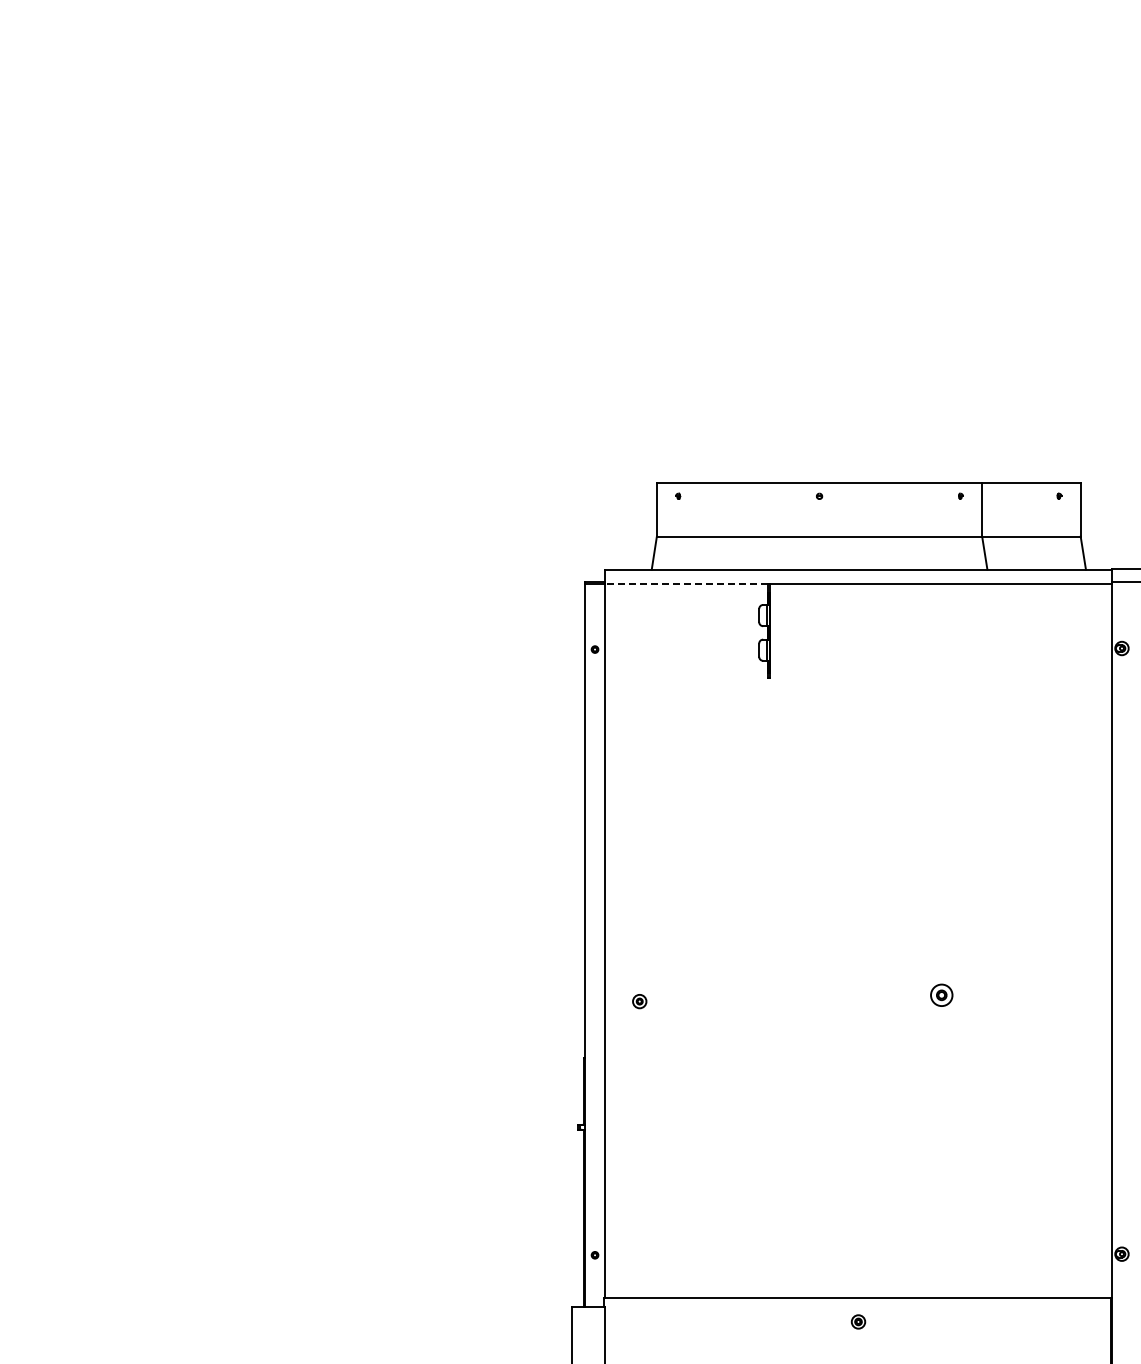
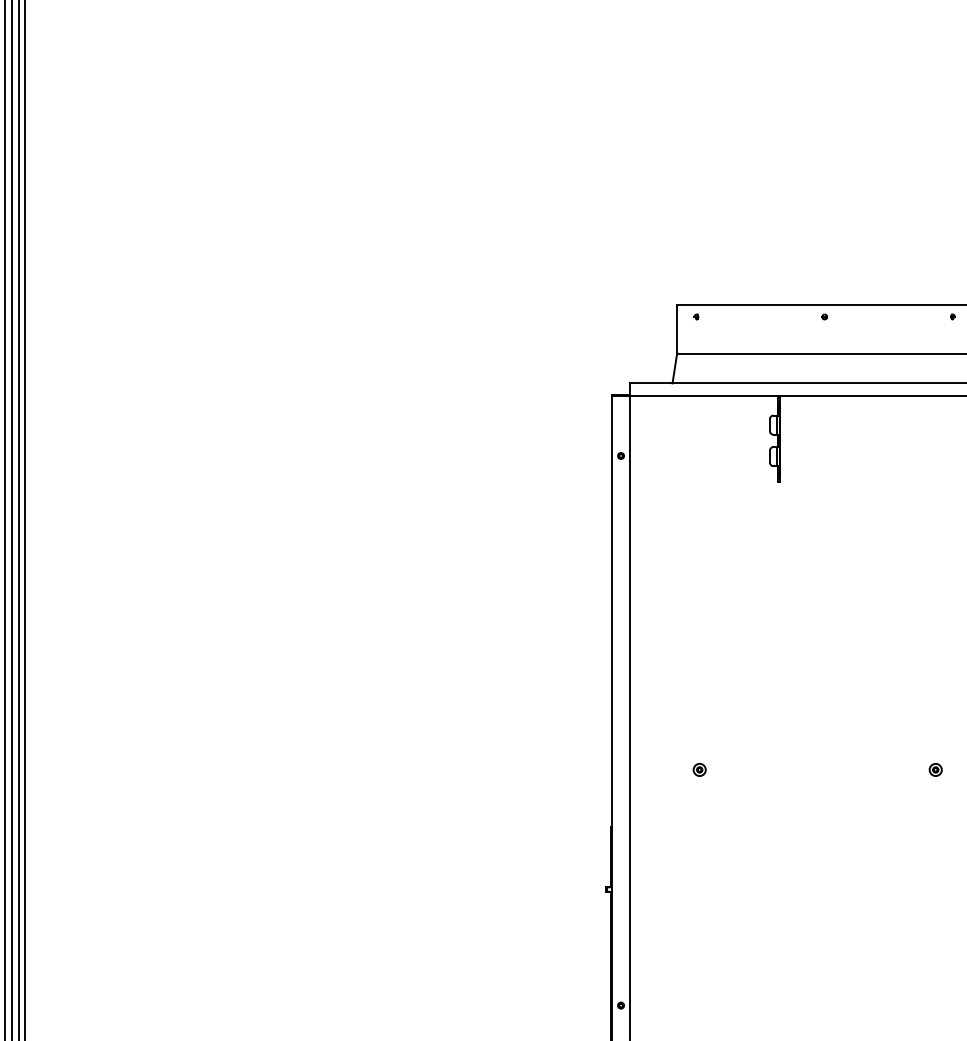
line: (685, 583) -> (703, 396), dashed -> solid
part: (941, 995) -> (935, 769), size x0.62
part: (639, 1001) -> (699, 769), moved

